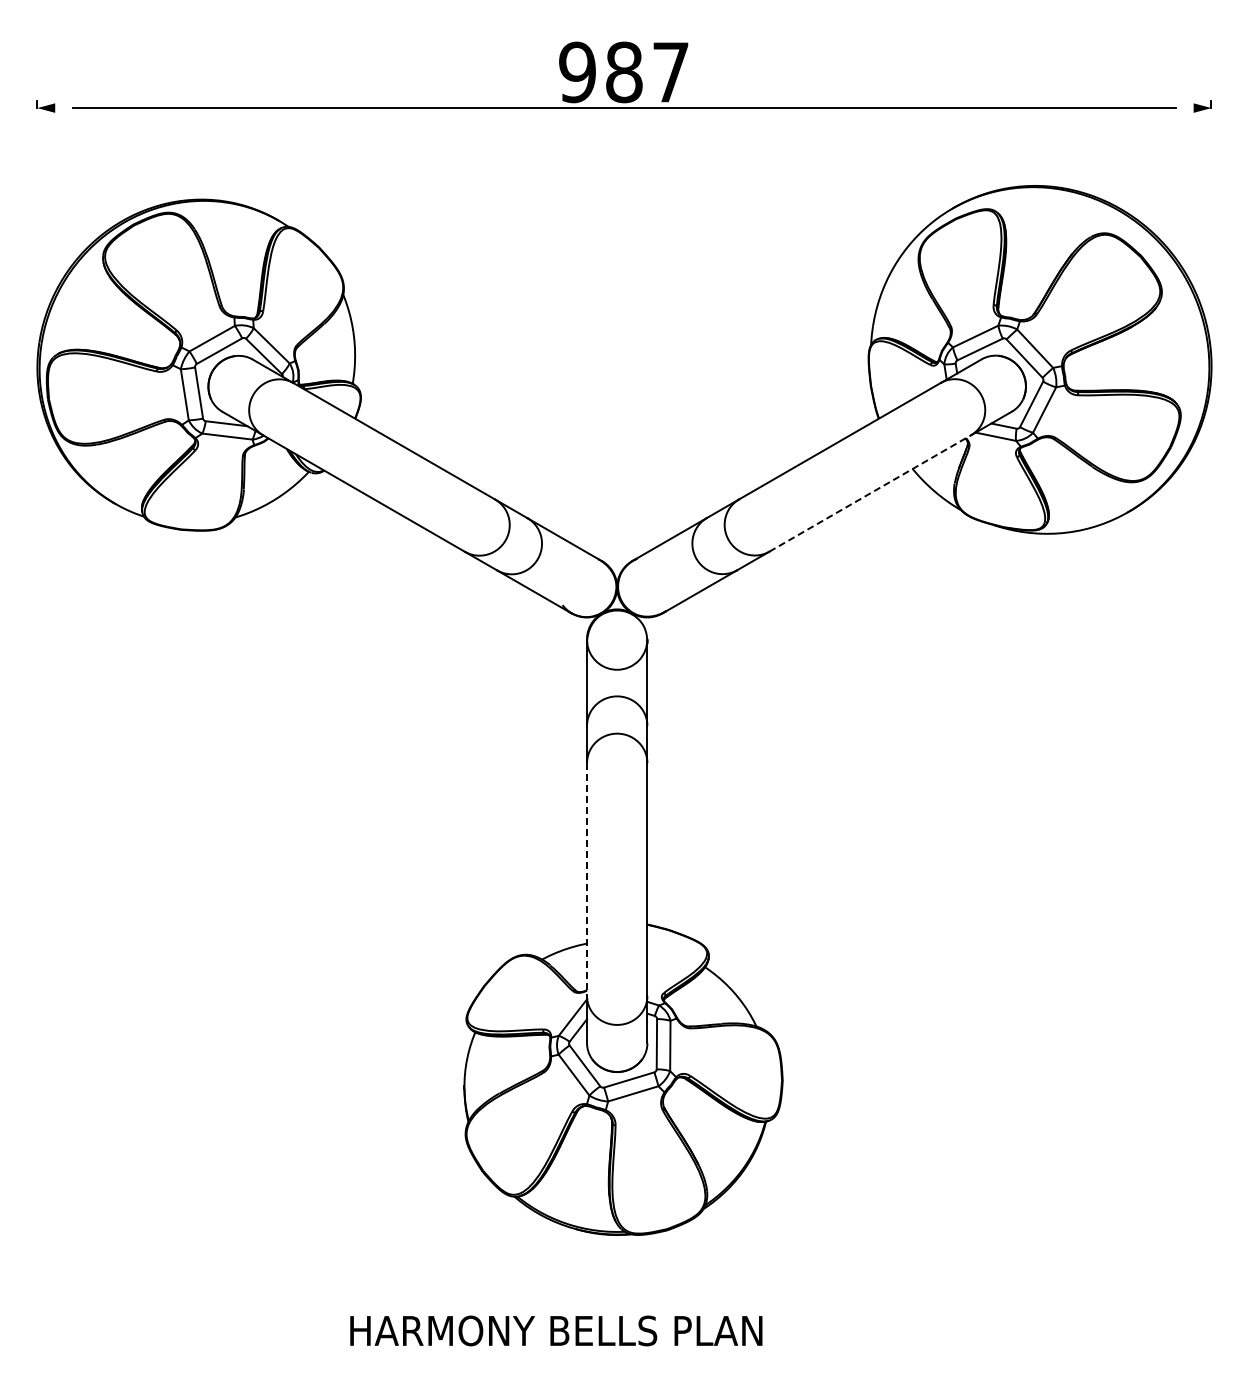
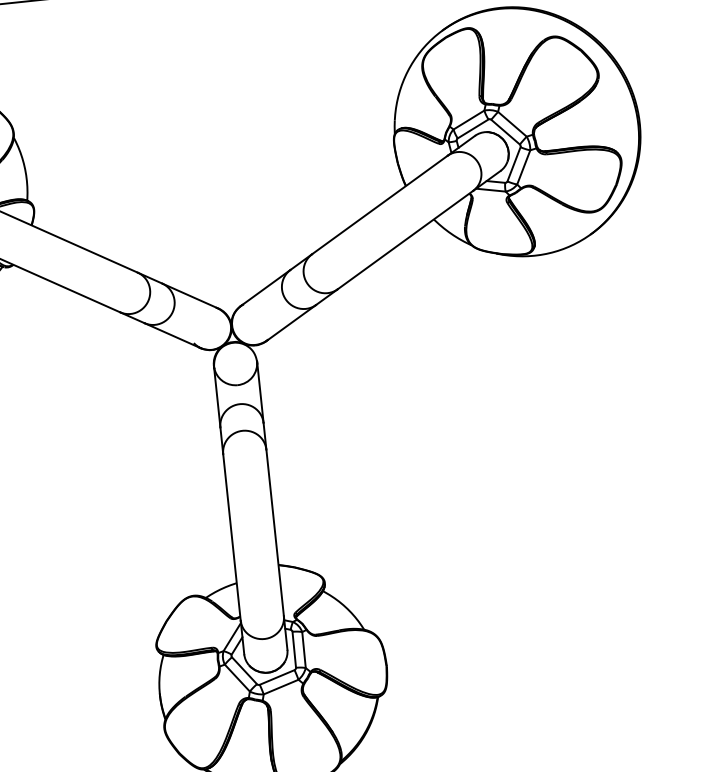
line: (870, 493) -> (405, 240), dashed -> solid
line: (587, 879) -> (232, 537), dashed -> solid

